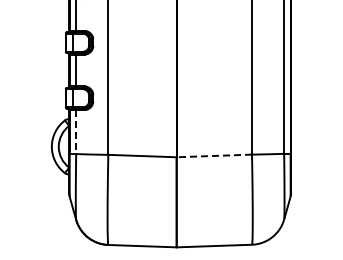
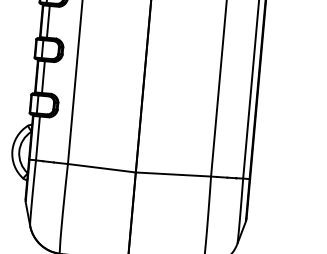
line: (76, 132) -> (38, 138), dashed -> solid
line: (214, 155) -> (173, 174), dashed -> solid

